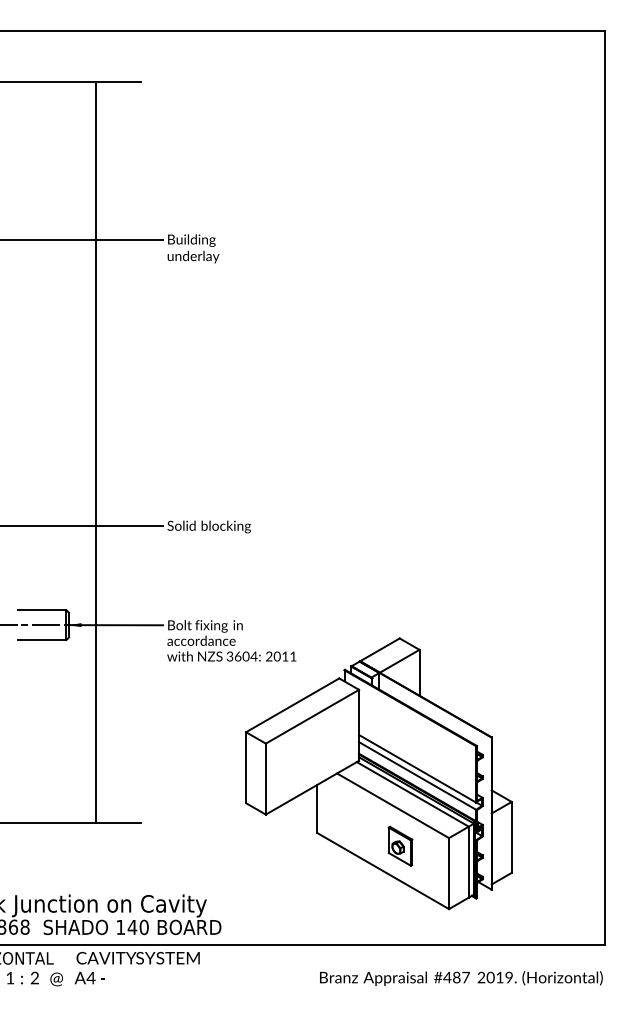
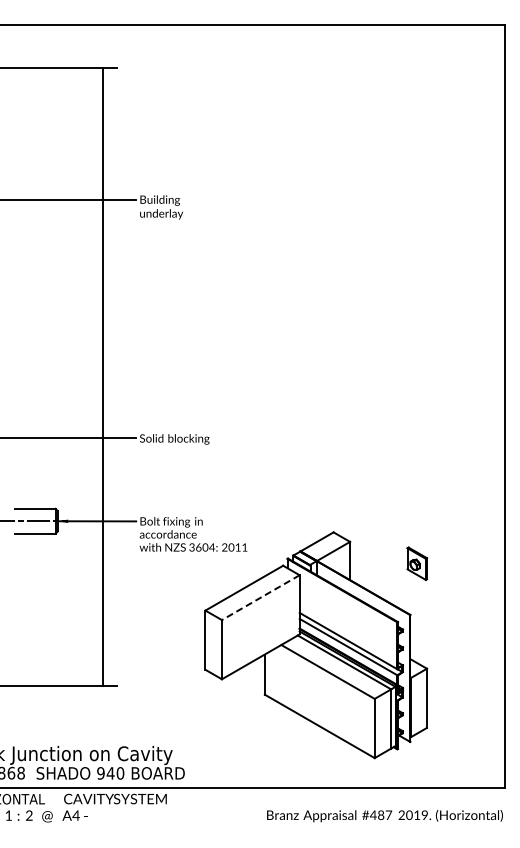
line: (96, 451) -> (103, 376), moved
line: (312, 716) -> (260, 597), solid -> dashed
part: (400, 846) -> (417, 563), moved
text: (120, 927) -> (100, 773), 140 -> 940

